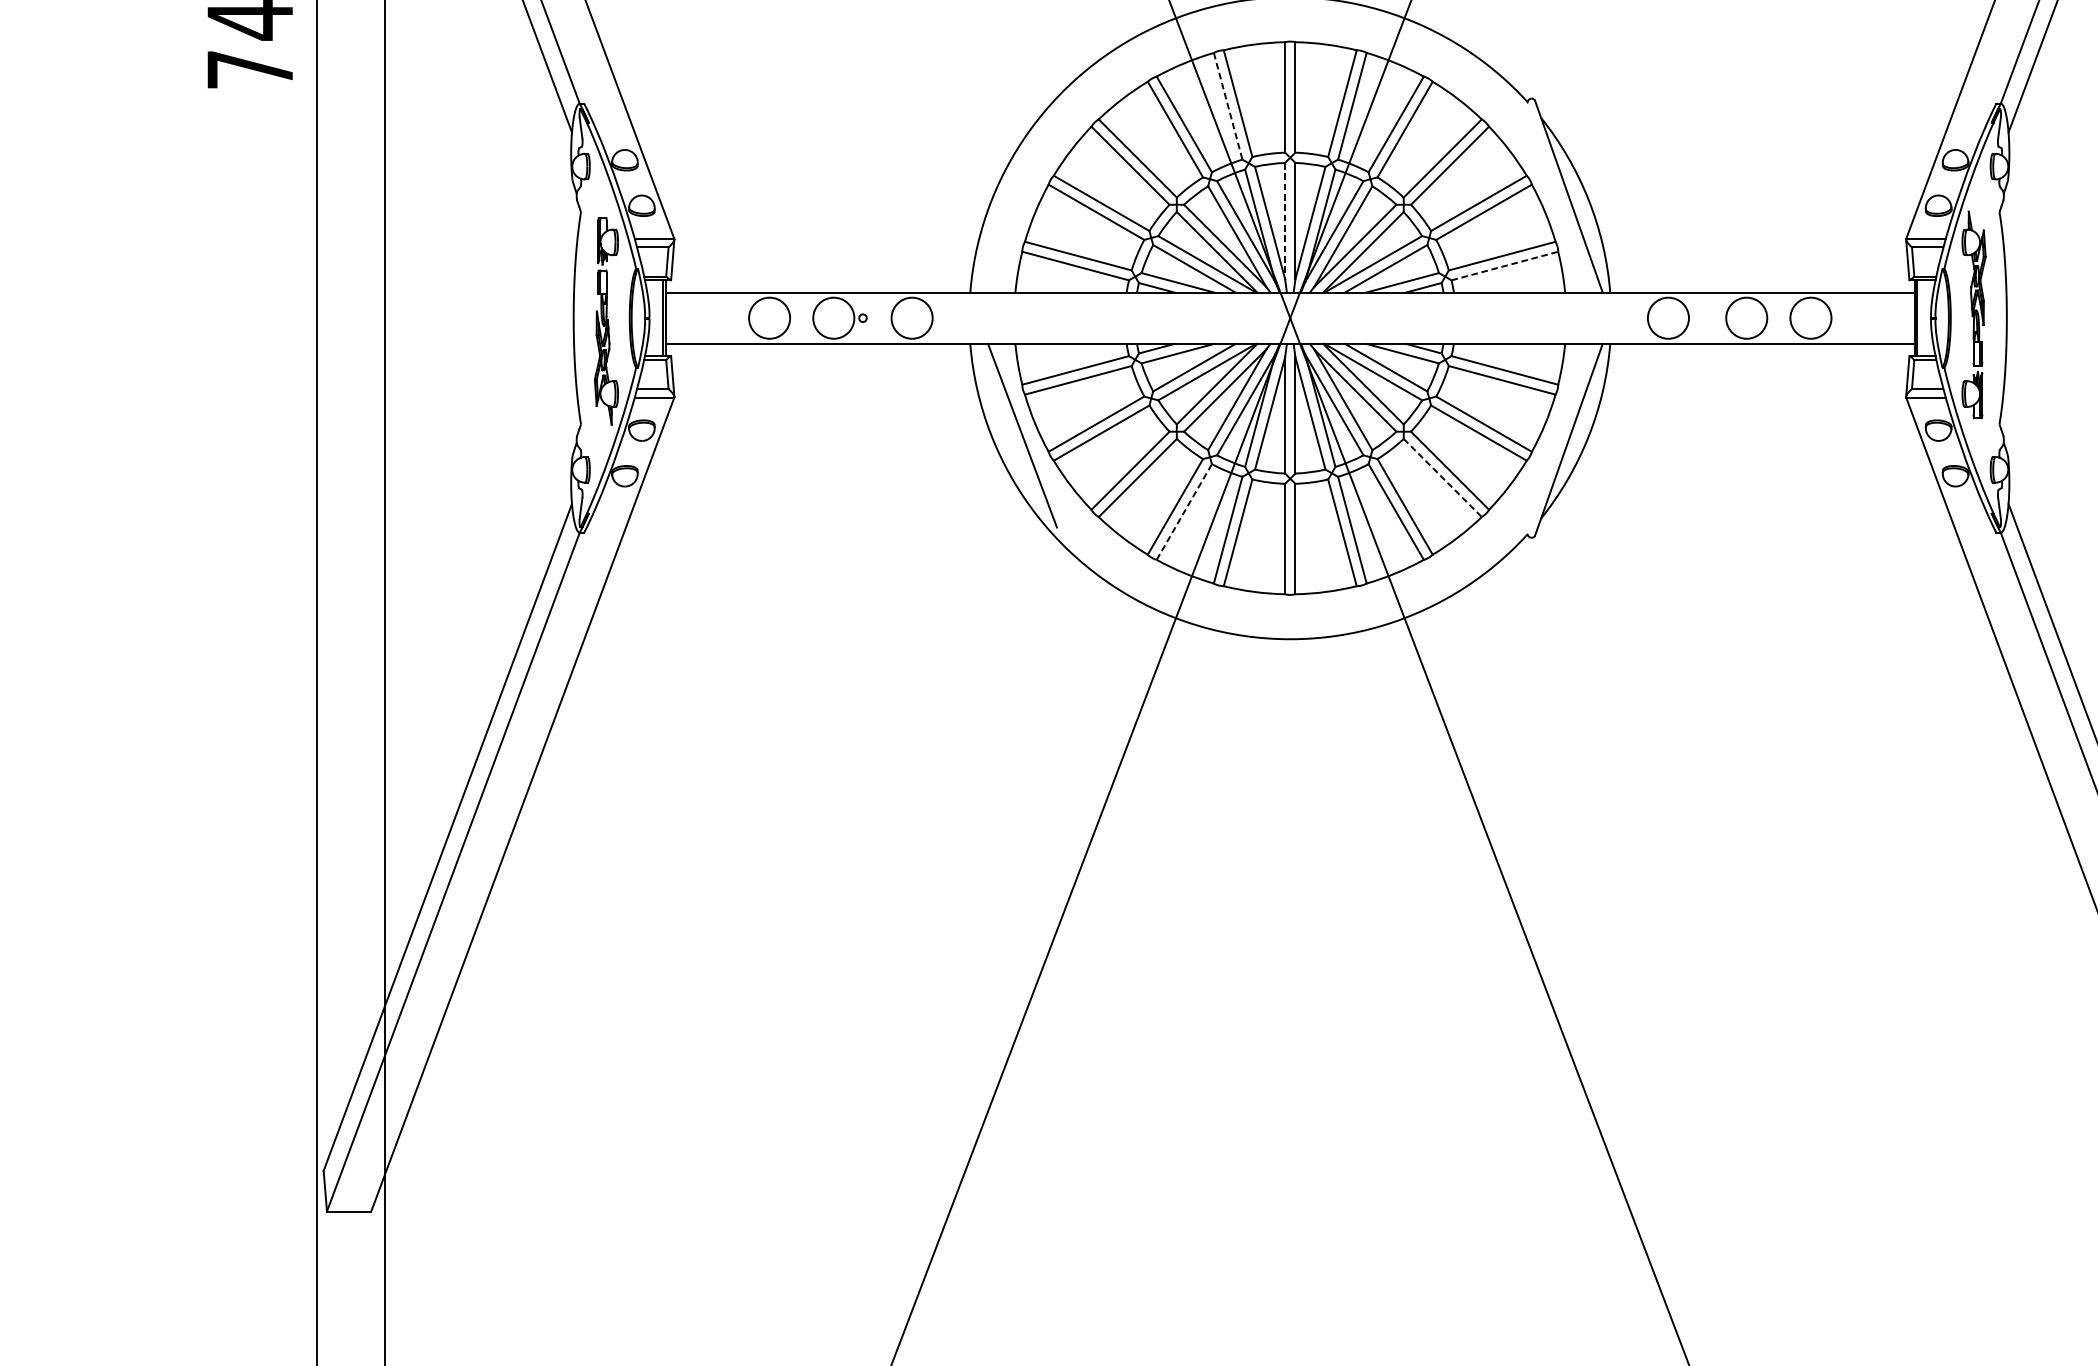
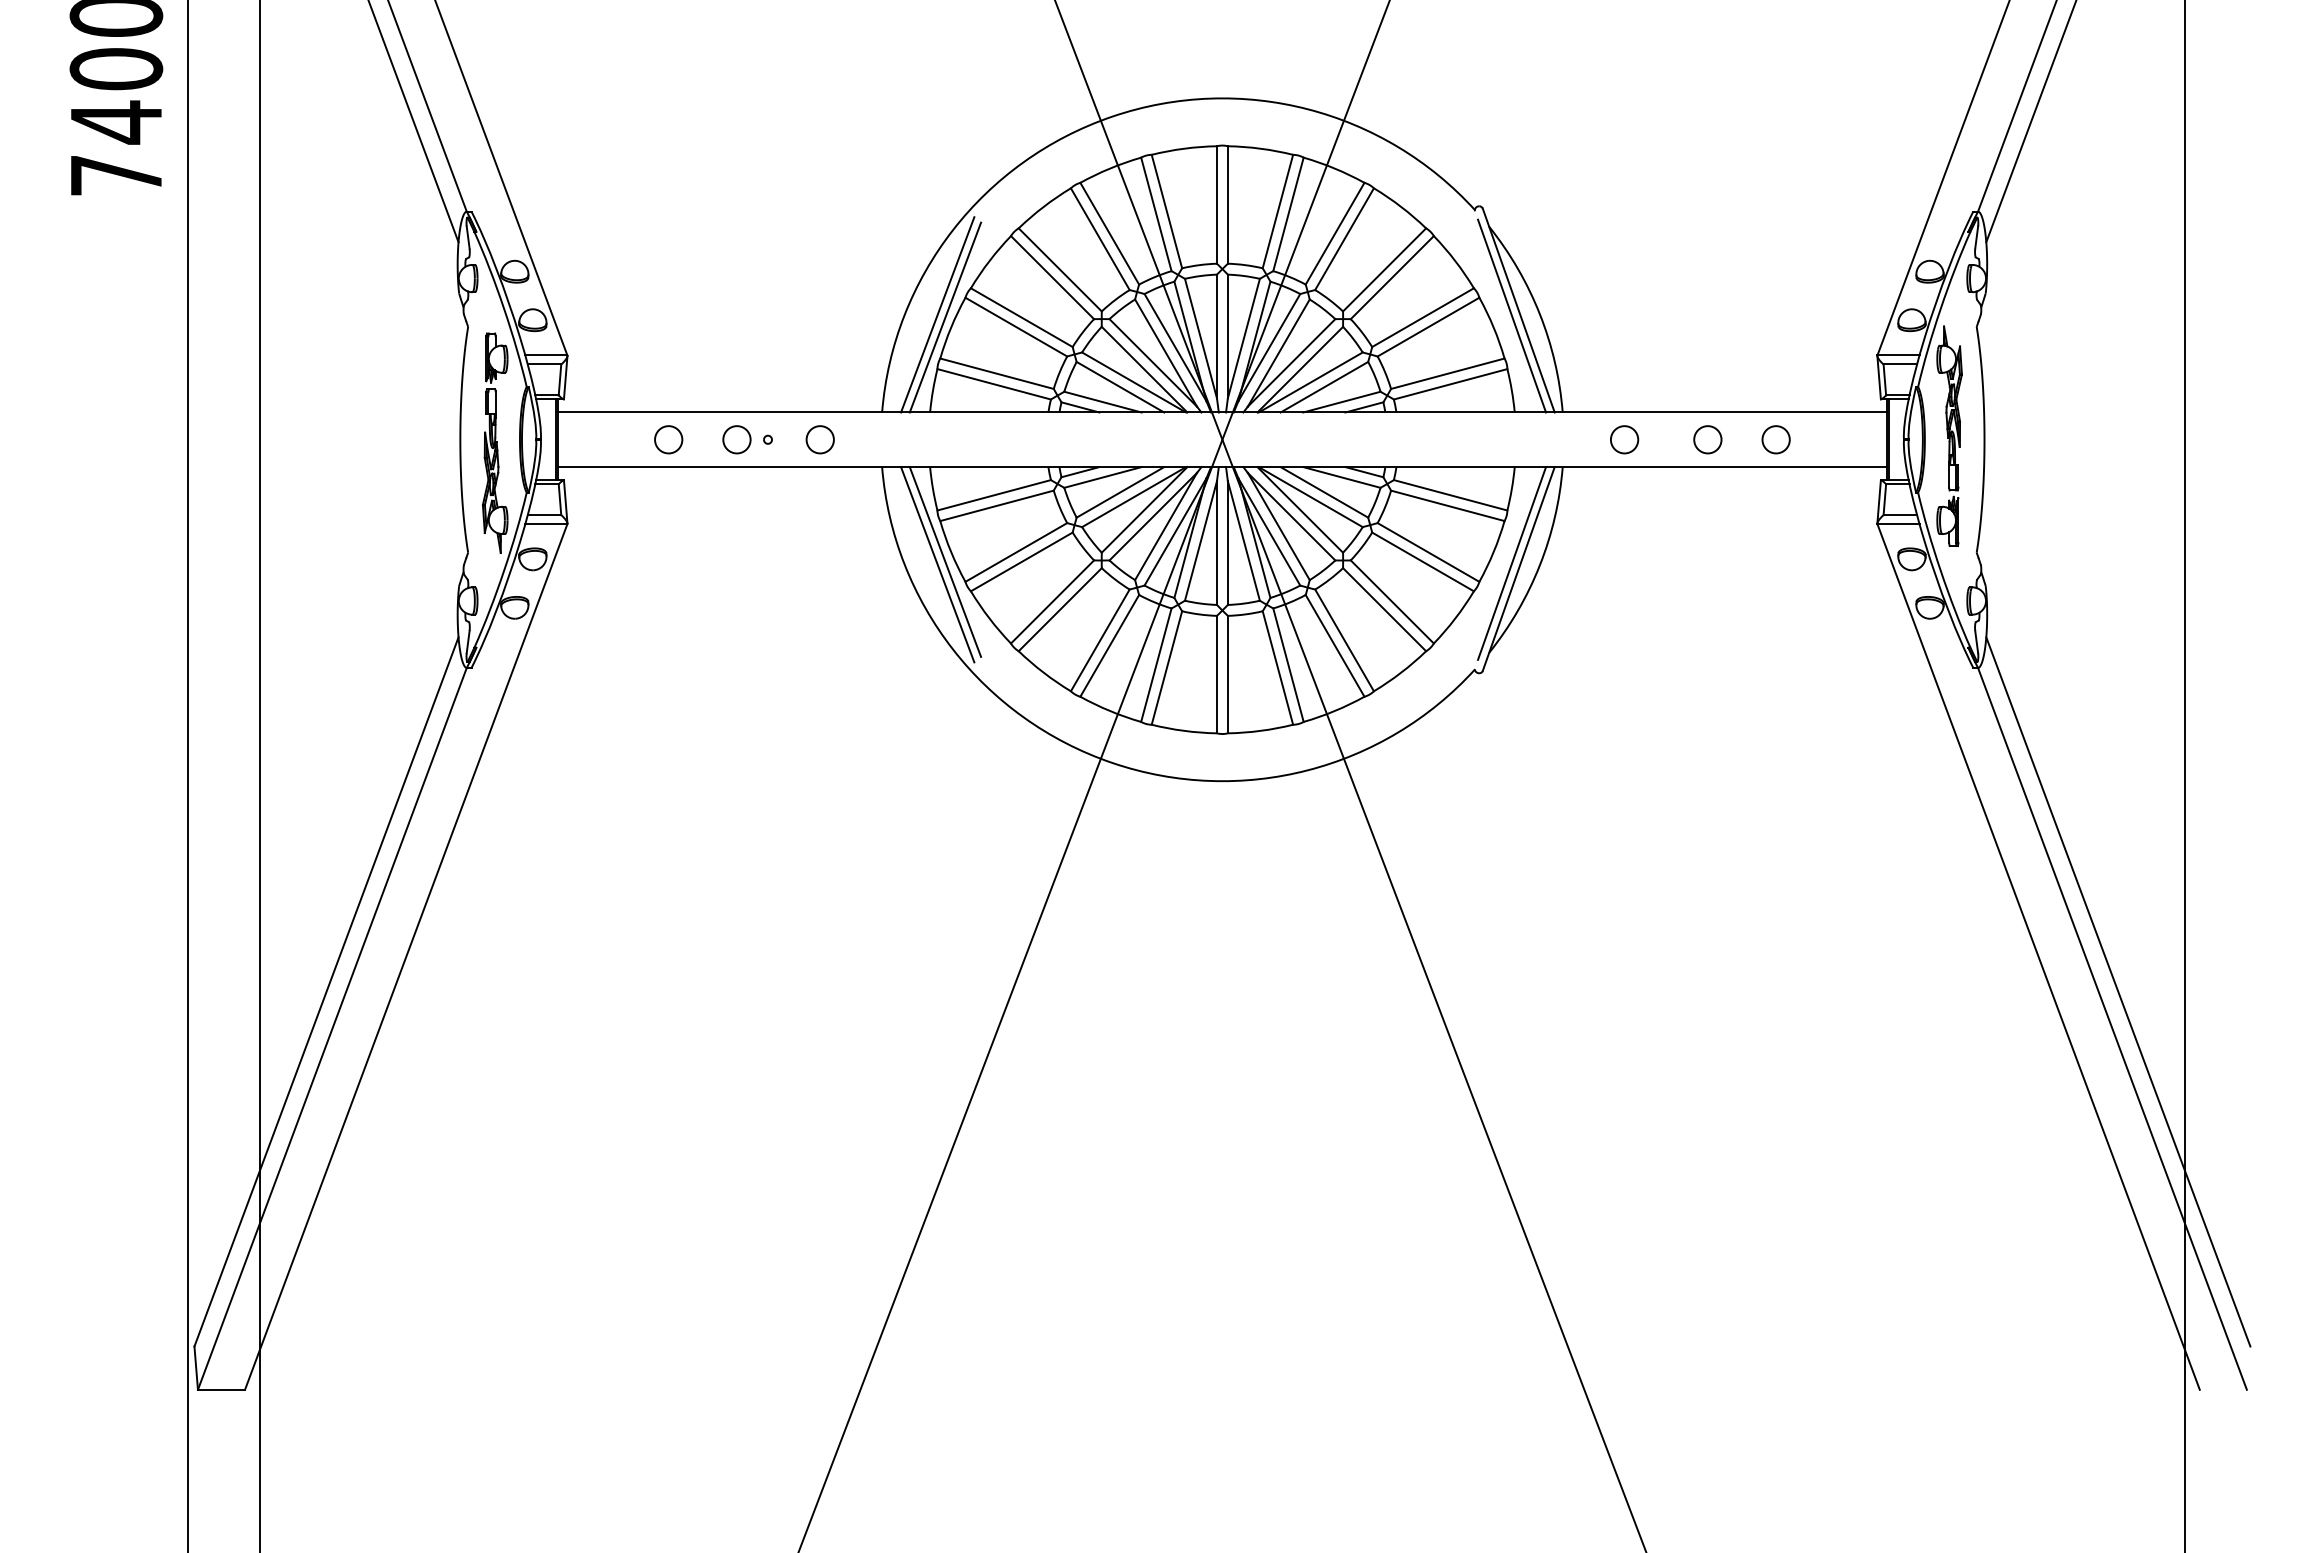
line: (1228, 106) -> (1156, 214), dashed -> solid
line: (1022, 200) -> (937, 314), added
line: (1563, 201) -> (1512, 315), added
line: (1029, 203) -> (945, 317), added
line: (1284, 221) -> (1216, 336), dashed -> solid
line: (1504, 266) -> (1450, 384), dashed -> solid
circle: (769, 317) -> (668, 439), size x0.62
circle: (833, 317) -> (736, 439), size x0.62
circle: (911, 317) -> (819, 439), size x0.62
circle: (1668, 317) -> (1624, 439), size x0.62
circle: (1746, 317) -> (1707, 439), size x0.62
circle: (1810, 317) -> (1775, 439), size x0.62
line: (1029, 432) -> (945, 561), added
line: (1563, 434) -> (1512, 563), added
line: (1442, 477) -> (1384, 609), dashed -> solid
line: (1184, 511) -> (1109, 645), dashed -> solid

